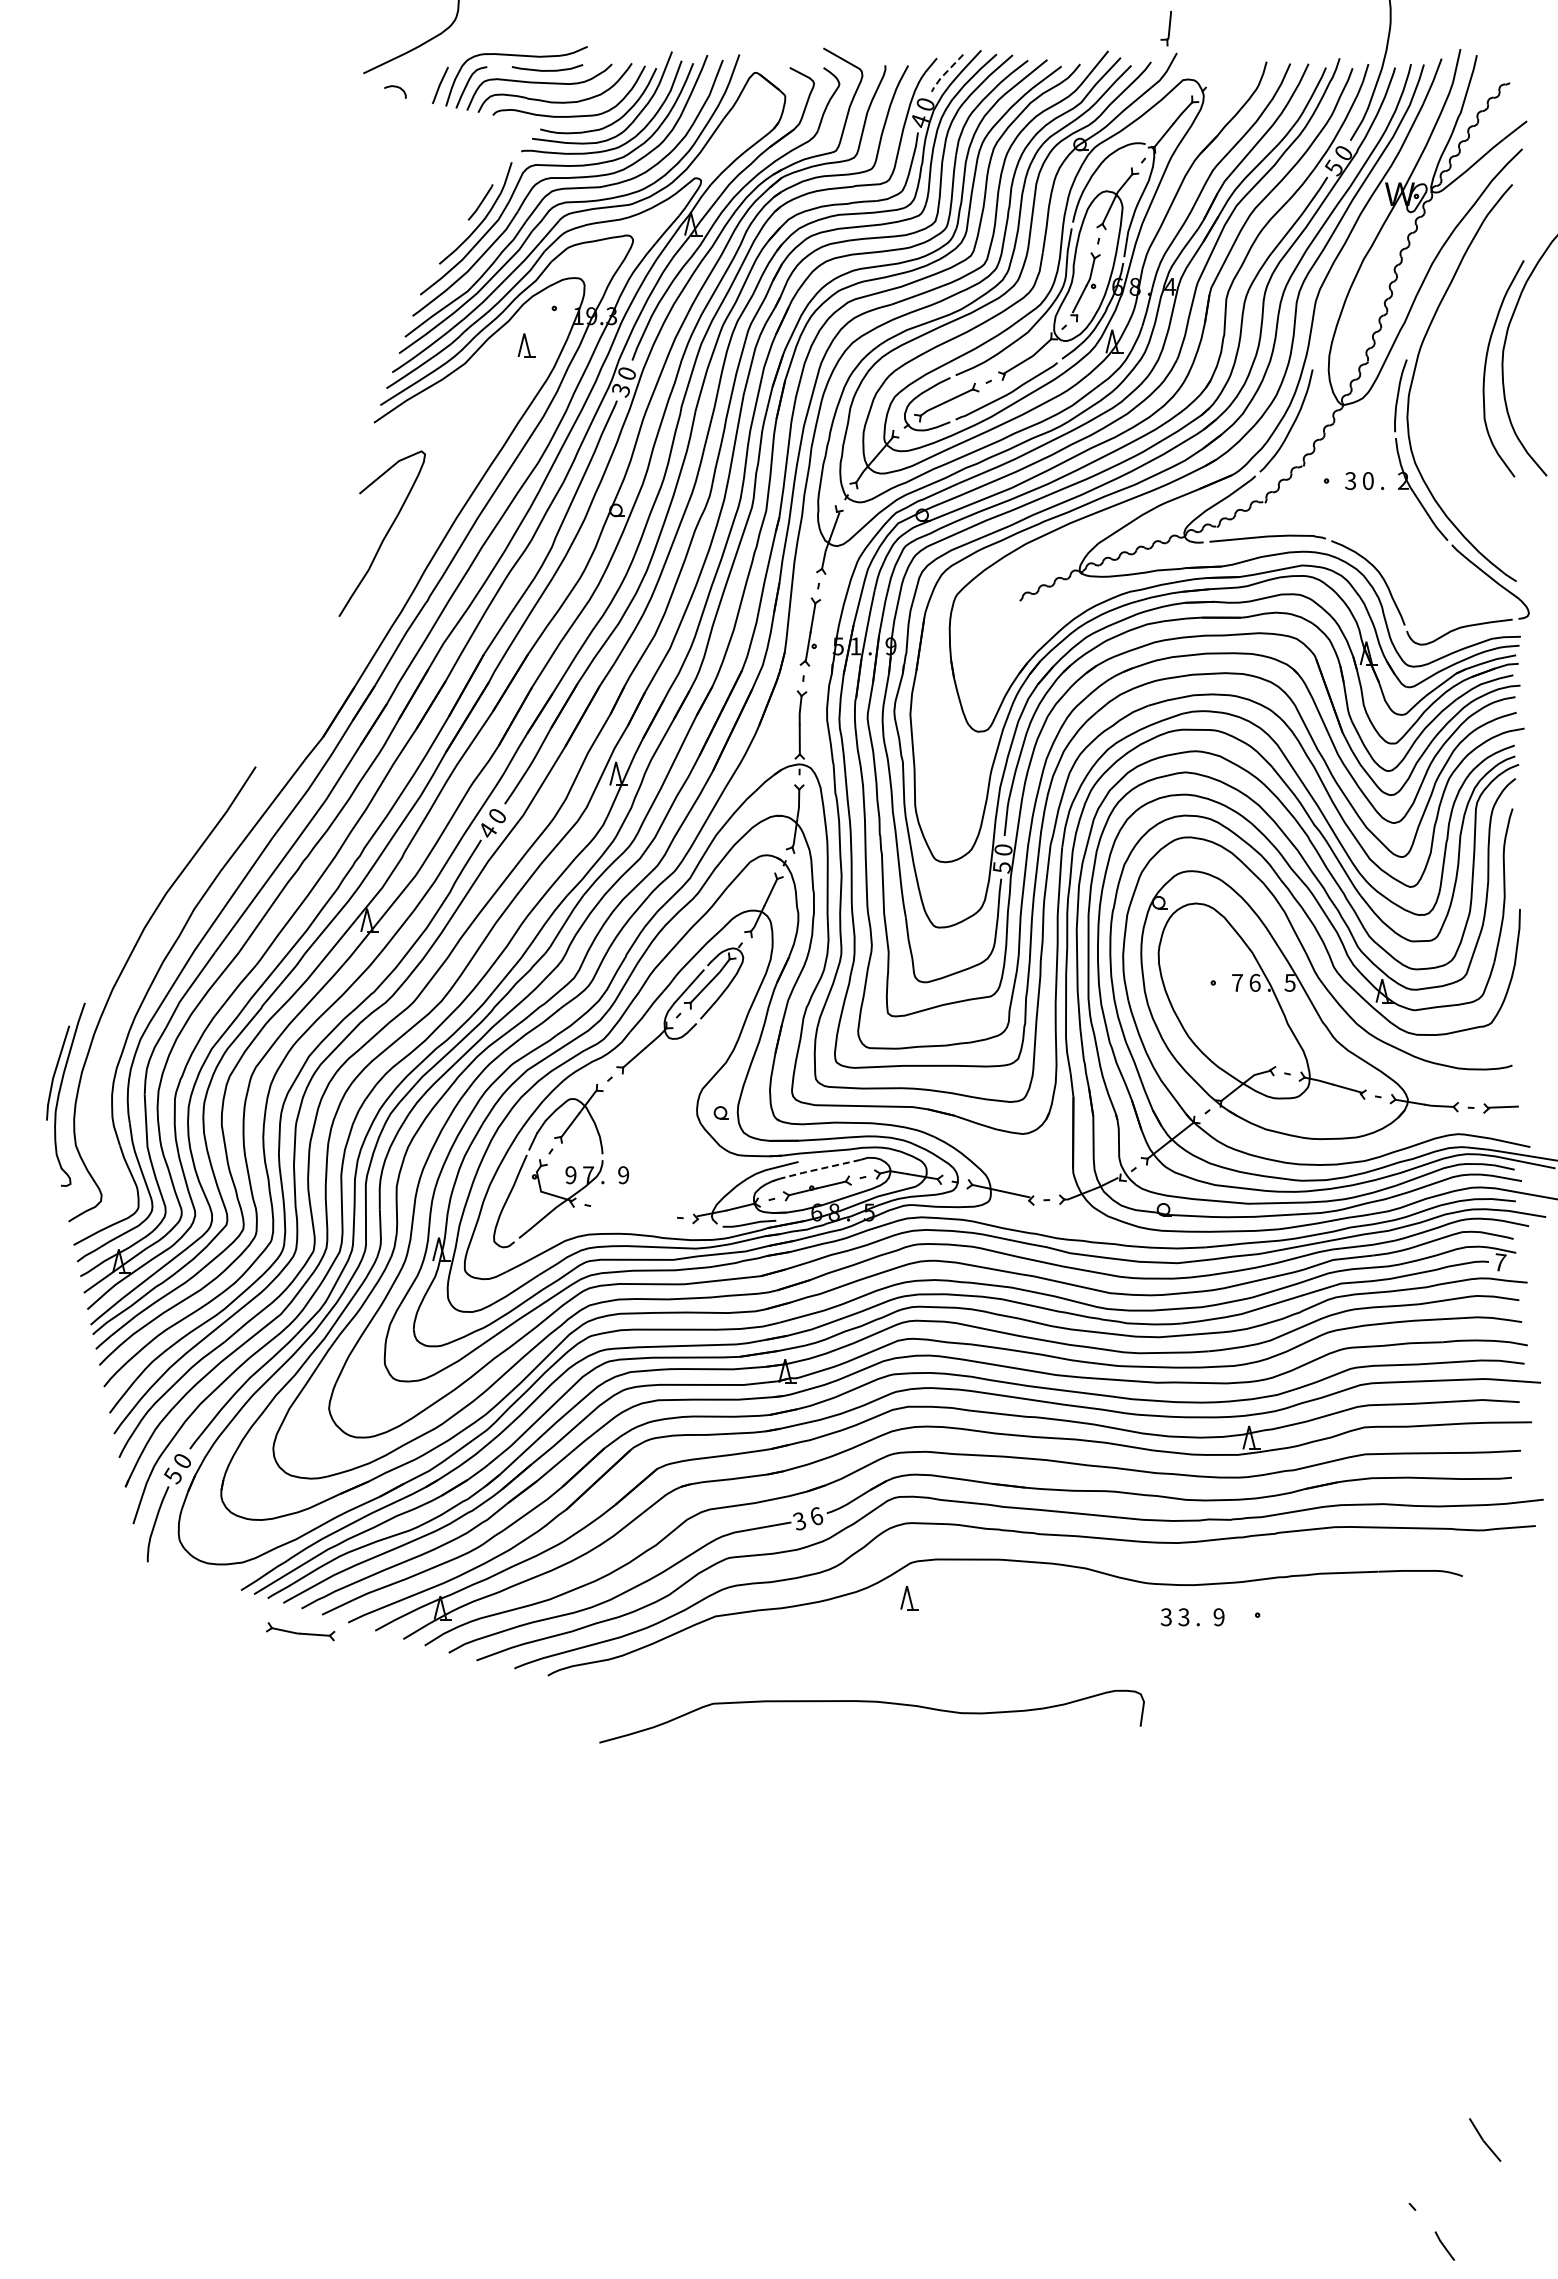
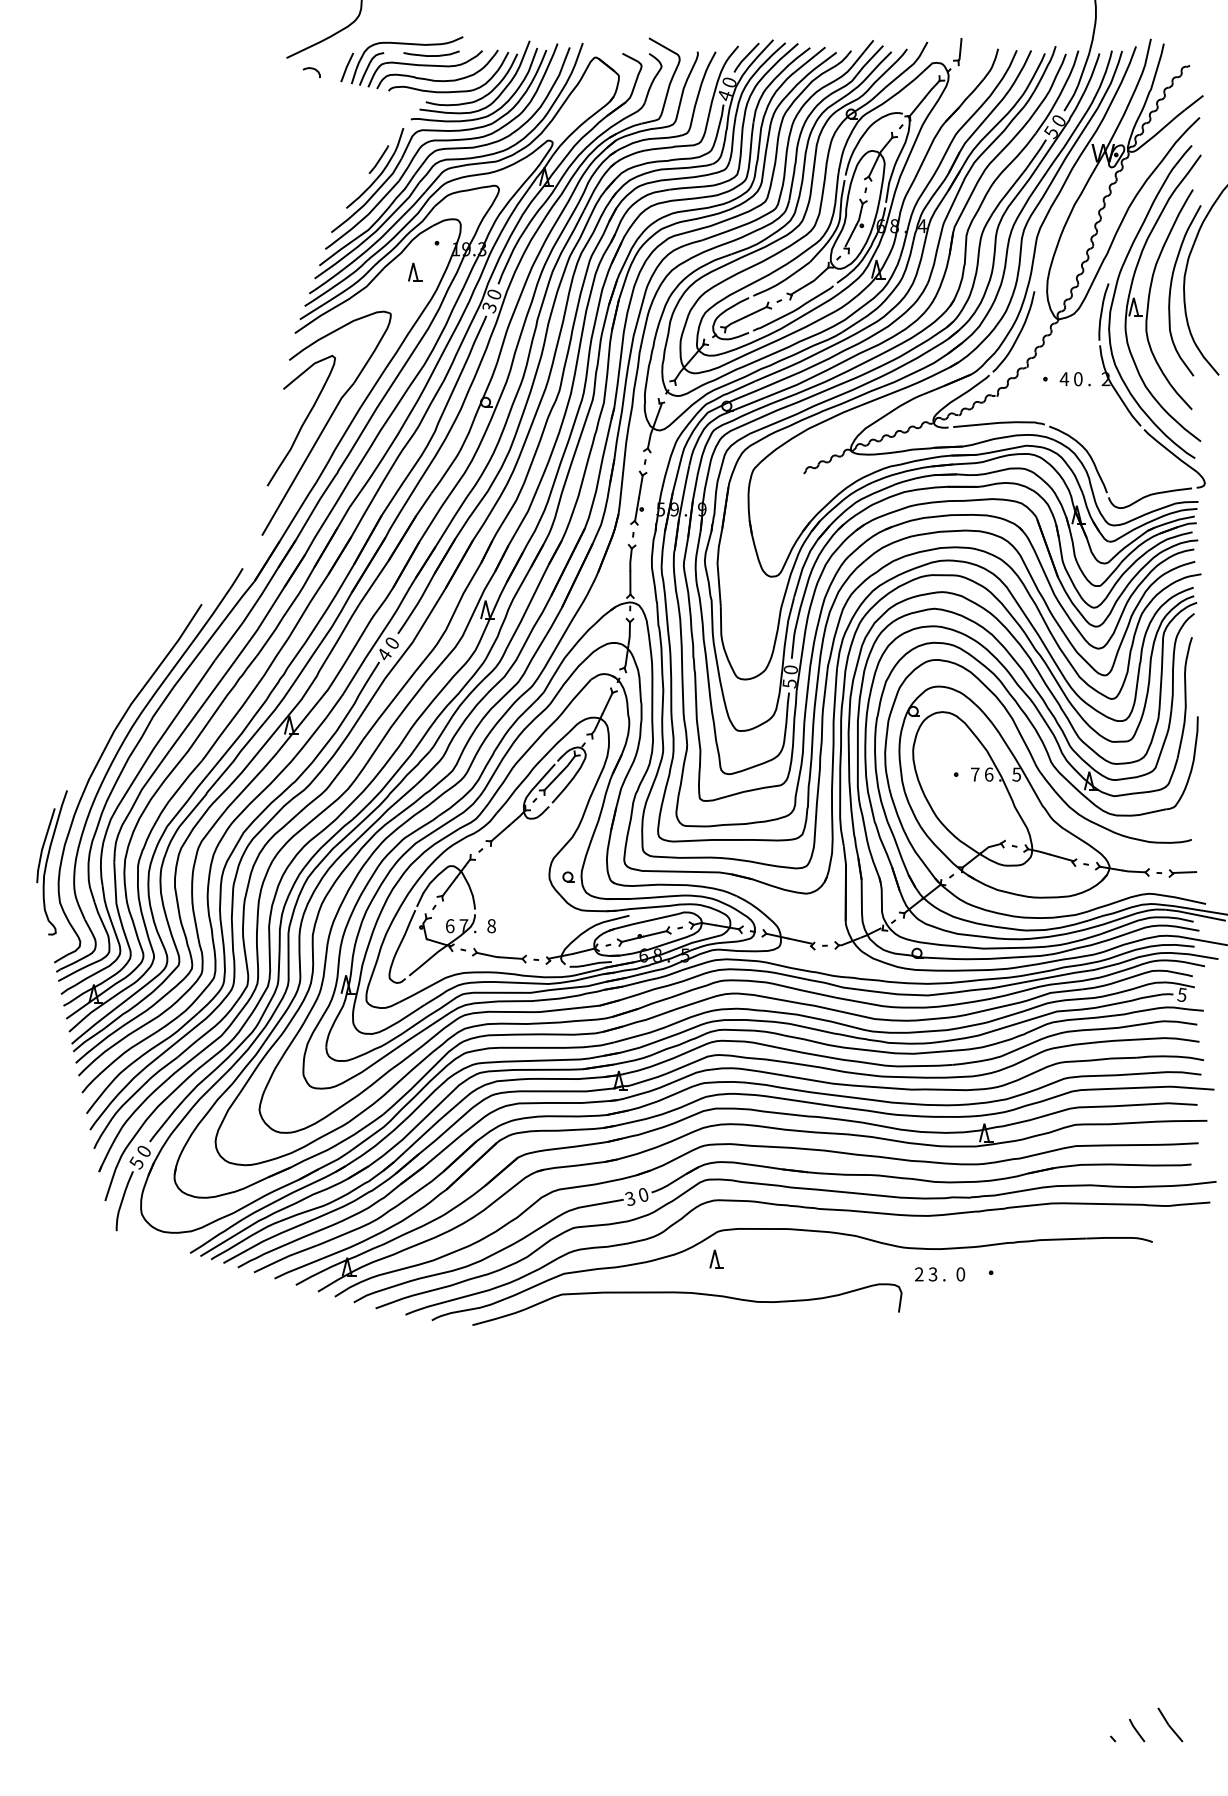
part: (1165, 28) -> (957, 51), moved
line: (944, 73) -> (744, 58), dashed -> solid
part: (1459, 375) -> (1150, 296), added
text: (1350, 481) -> (1064, 379), 3 -> 4
part: (413, 536) -> (326, 422), added
text: (856, 646) -> (675, 509), 1 -> 9
part: (149, 956) -> (118, 753), added
line: (814, 1170) -> (641, 922), dashed -> solid
text: (570, 1175) -> (449, 926), 9 -> 6
text: (623, 1175) -> (491, 926), 9 -> 8
text: (1499, 1262) -> (1181, 994), 7 -> 5
text: (816, 1516) -> (643, 1195), 6 -> 0
text: (1165, 1617) -> (918, 1274), 3 -> 2
text: (1218, 1617) -> (960, 1274), 9 -> 0
part: (300, 1631) -> (499, 955), moved
curve: (871, 1702) -> (686, 1293), moved
part: (1485, 2139) -> (1170, 1724), moved
line: (1444, 2245) -> (1136, 1730), moved

